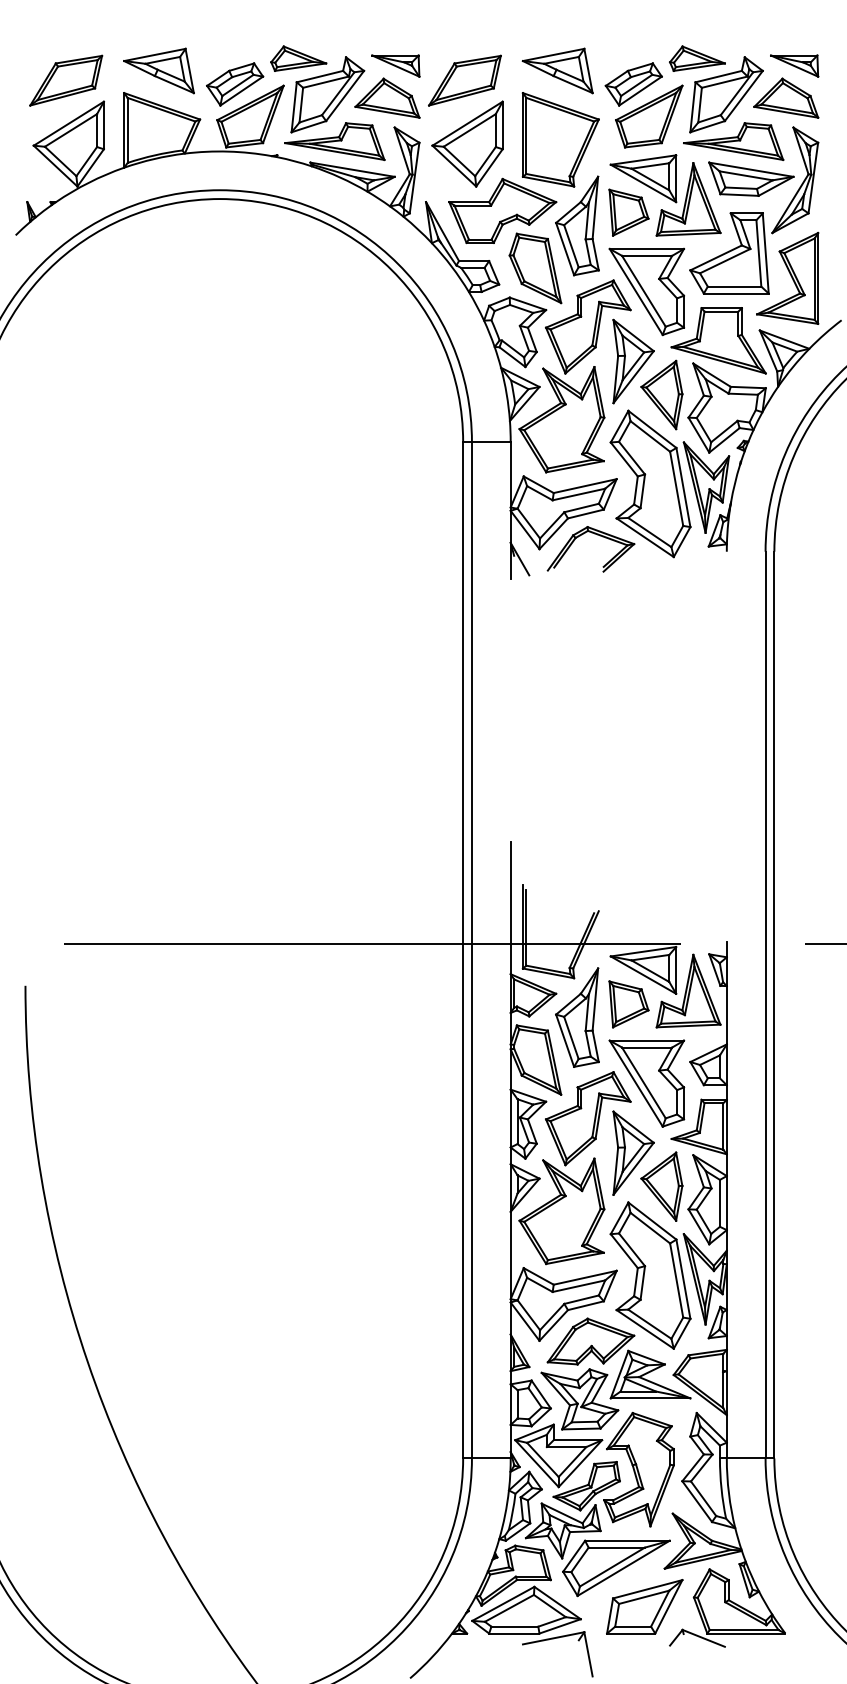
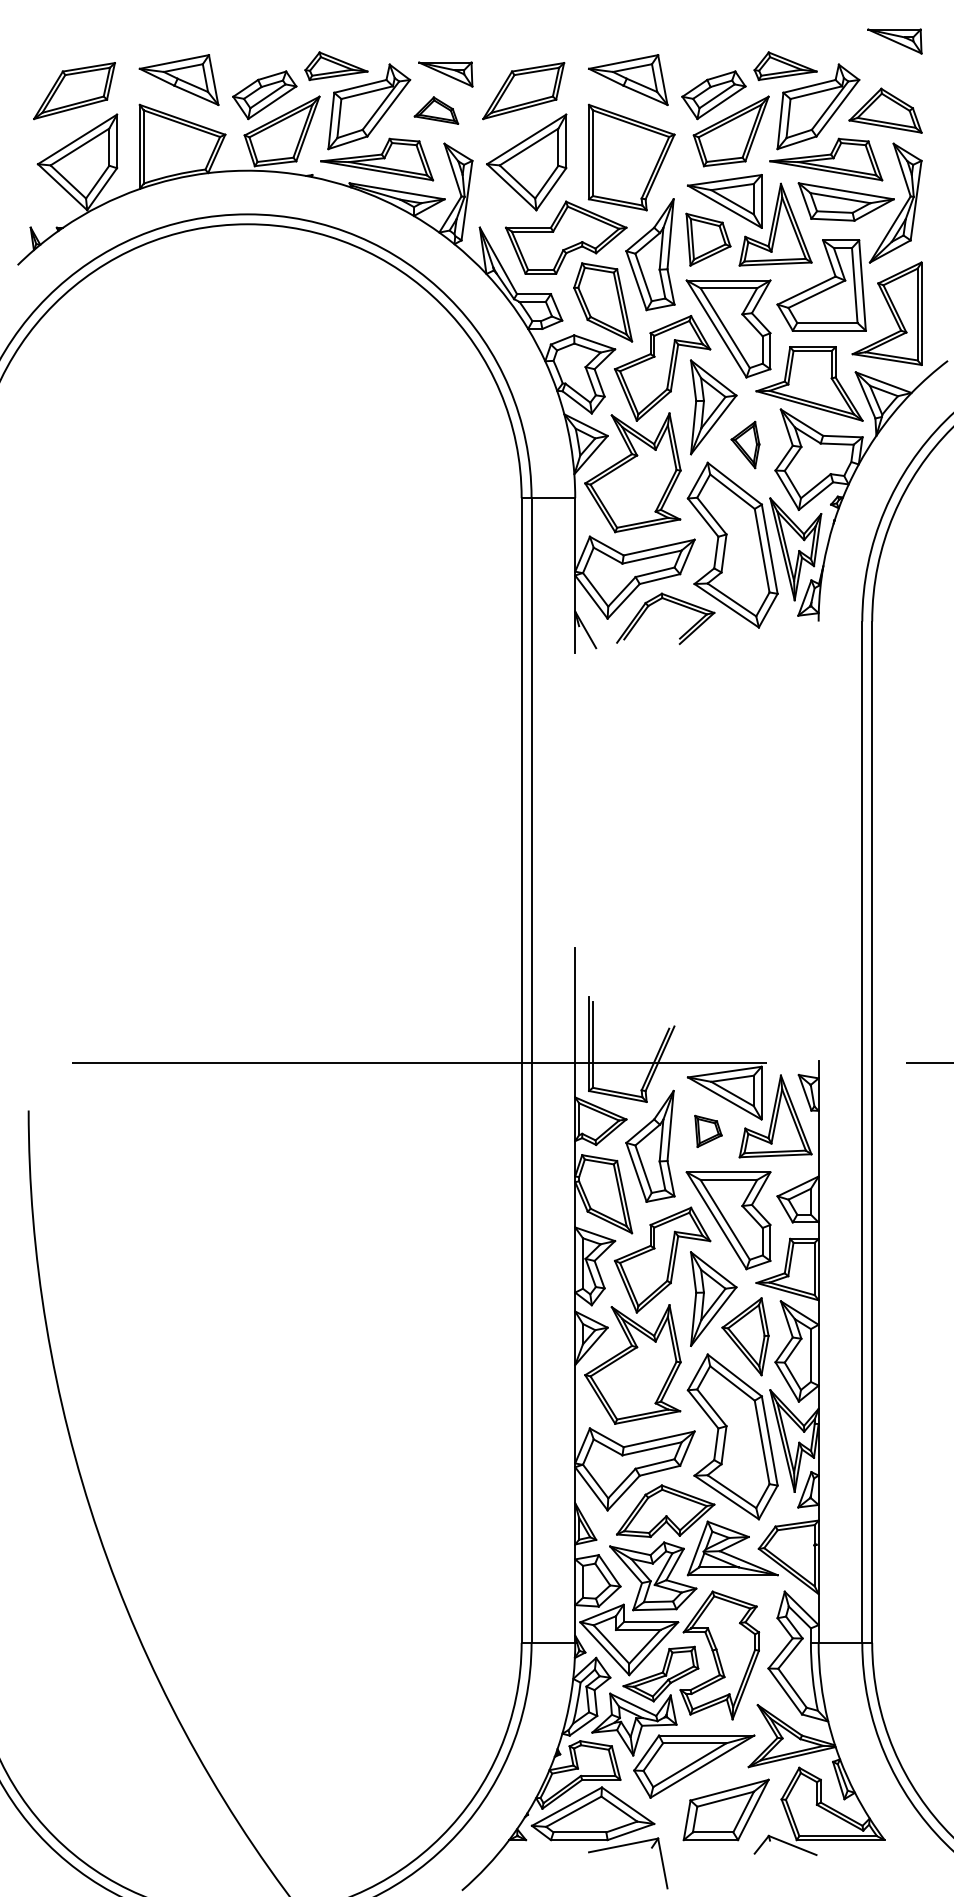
part: (794, 66) -> (894, 41), moved
part: (387, 98) -> (436, 110), size x0.6
part: (661, 394) -> (745, 444), size x0.6
part: (629, 1004) -> (708, 1131), size x0.6

